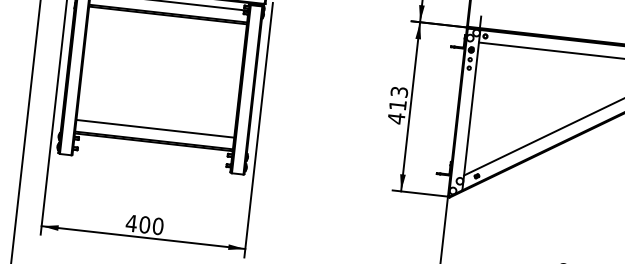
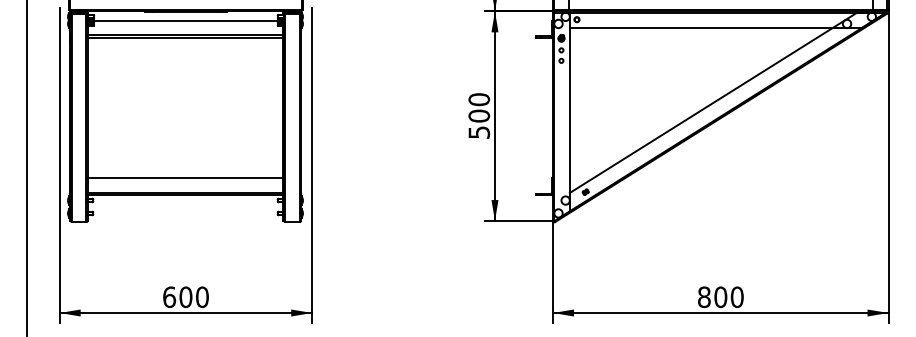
text: (398, 105) -> (479, 116), 413 -> 500
text: (131, 223) -> (169, 297), 400 -> 600

